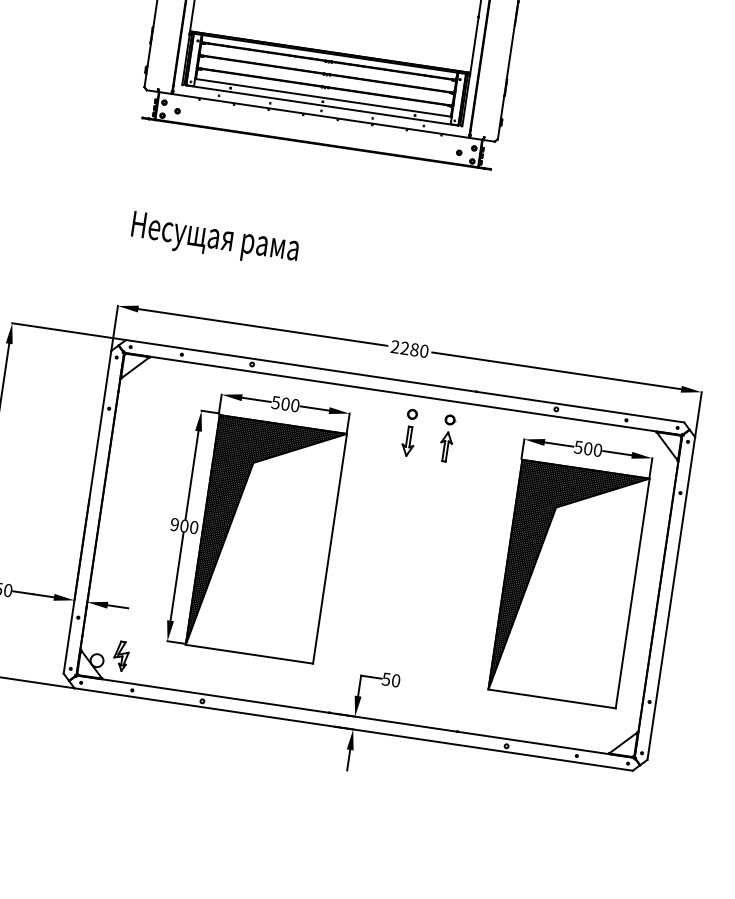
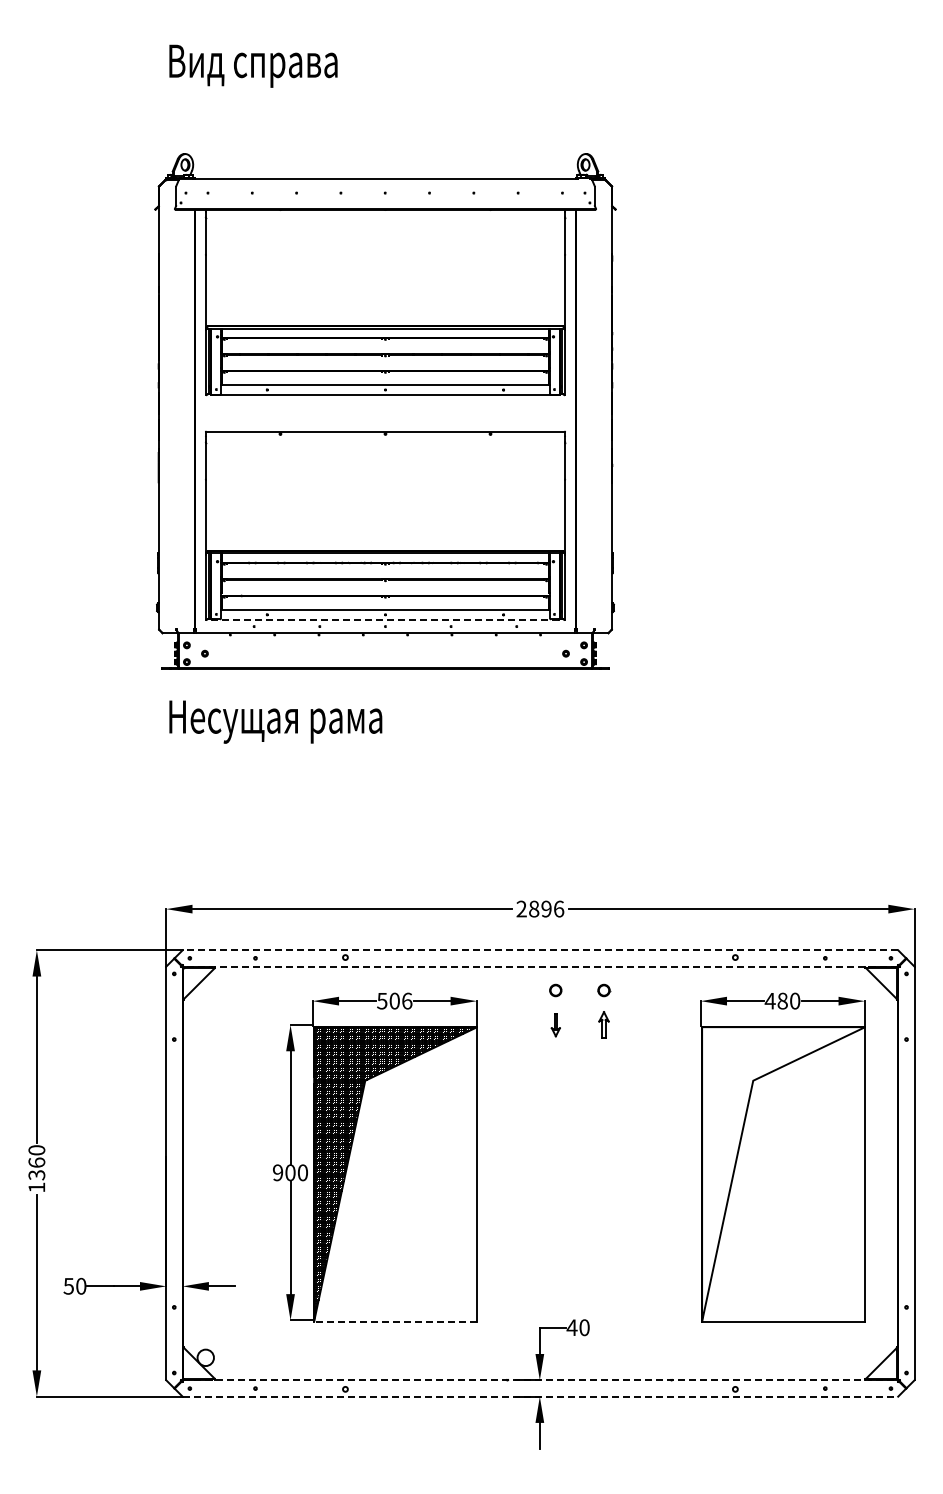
line: (322, 105) -> (385, 619), solid -> dashed
text: (214, 239) -> (275, 721), moved
text: (414, 349) -> (546, 908), 2280 -> 2896
line: (405, 381) -> (540, 950), solid -> dashed
line: (403, 393) -> (540, 966), solid -> dashed
text: (295, 405) -> (407, 1000), 500 -> 506
part: (408, 441) -> (555, 1025), size x0.6
part: (445, 446) -> (603, 1024), size x0.7
text: (582, 448) -> (775, 1001), 500 -> 480
hatch: (568, 583) -> (782, 1173), removed
line: (249, 654) -> (395, 1321), solid -> dashed
part: (120, 655) -> (234, 1347), removed
text: (385, 679) -> (571, 1327), 50 -> 40
line: (355, 716) -> (540, 1380), solid -> dashed
line: (353, 729) -> (540, 1396), solid -> dashed

